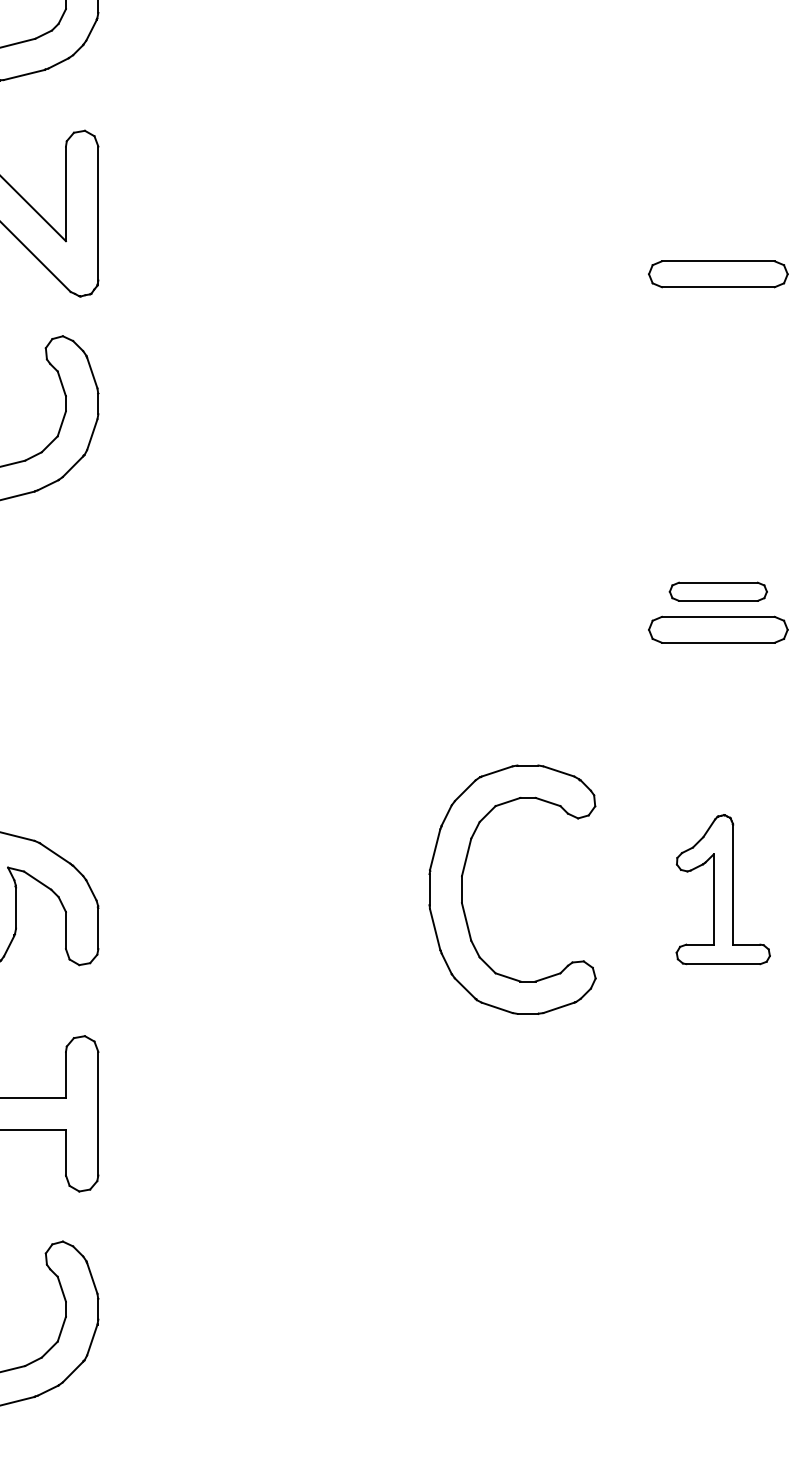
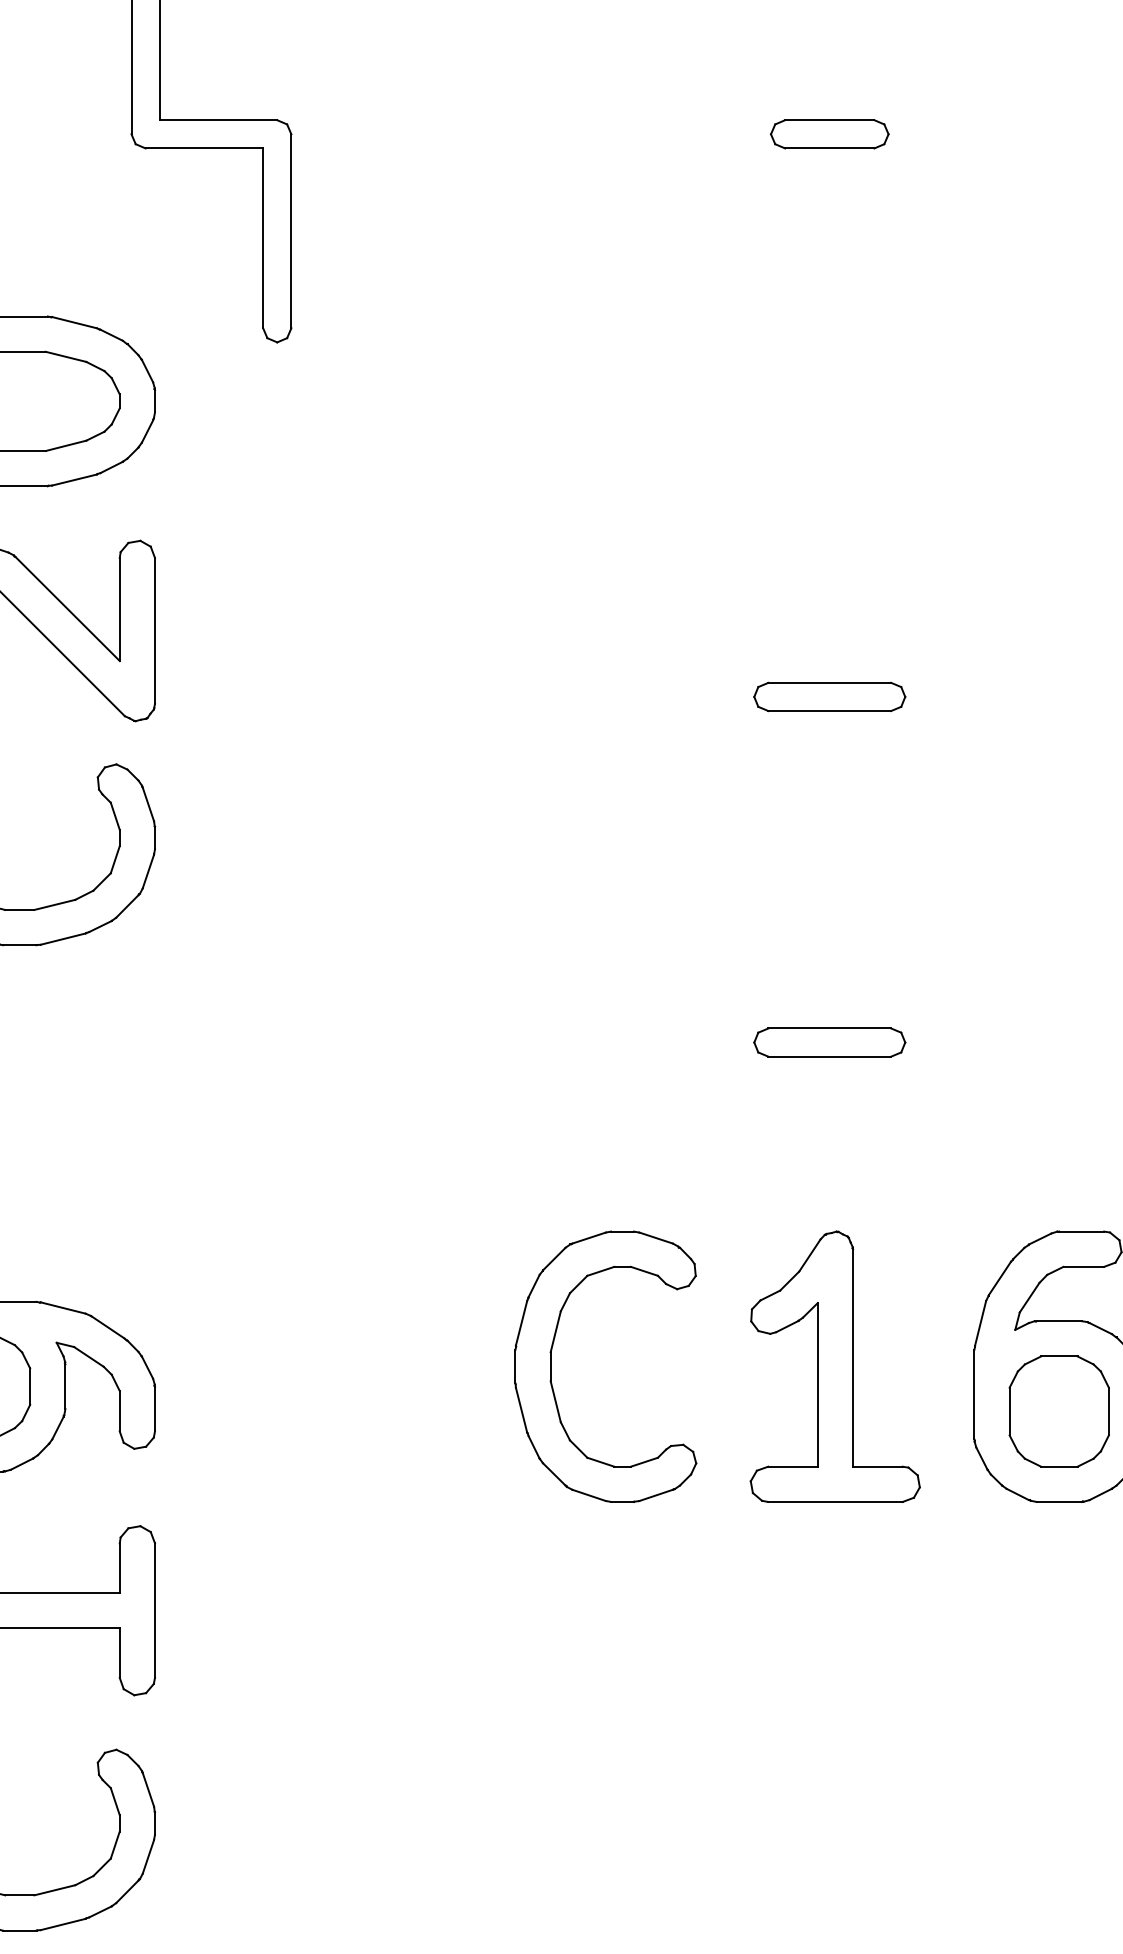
part: (718, 591) -> (829, 1042), size x1.43
part: (718, 629) -> (829, 1083), removed
part: (722, 889) -> (834, 1366), size x1.67

